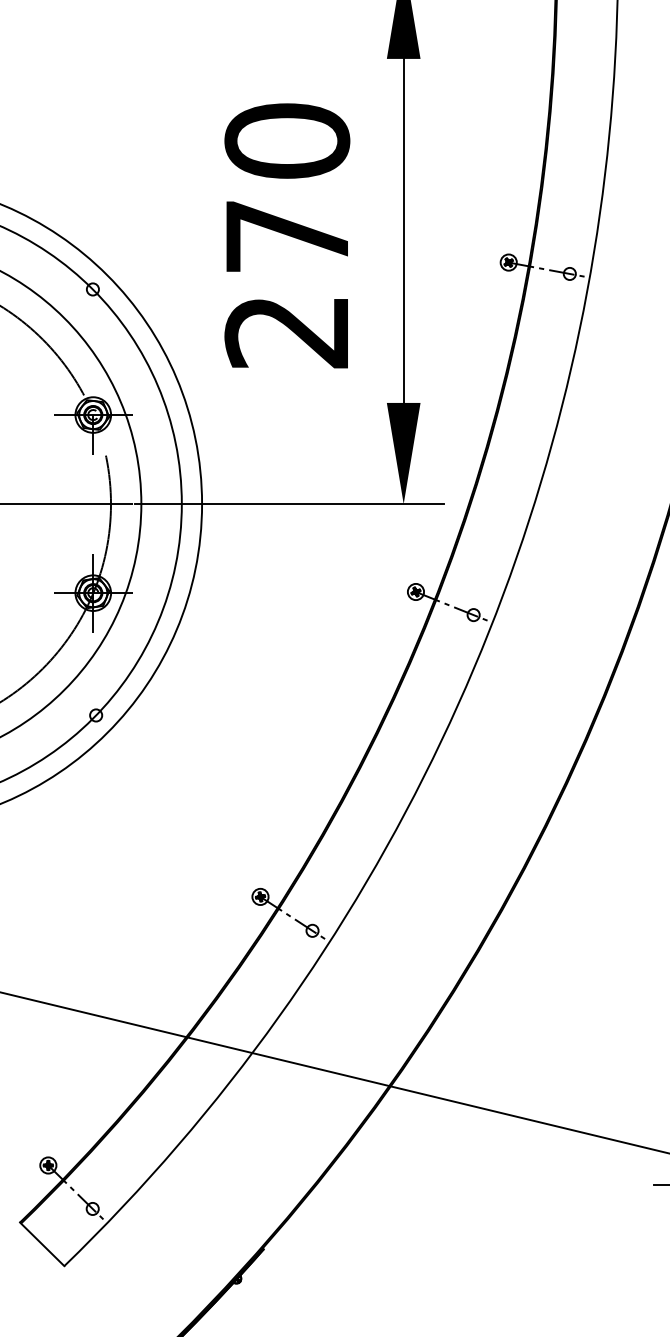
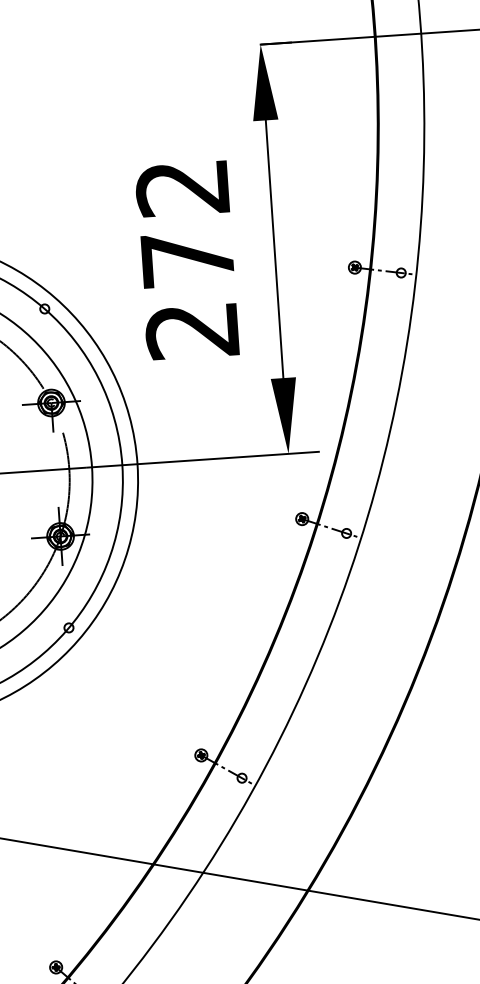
text: (287, 140) -> (182, 187), 270 -> 272

